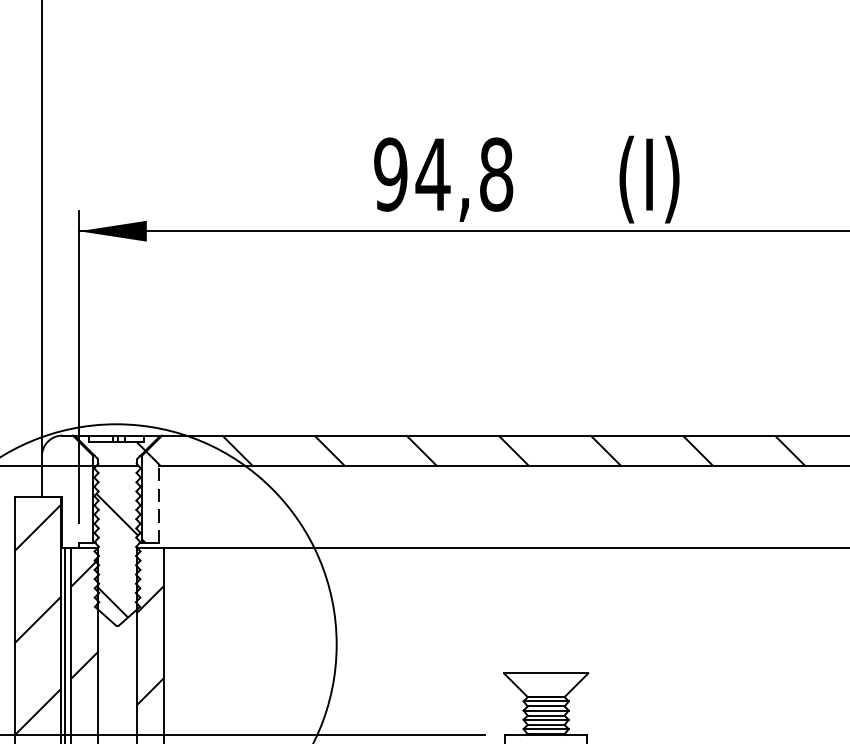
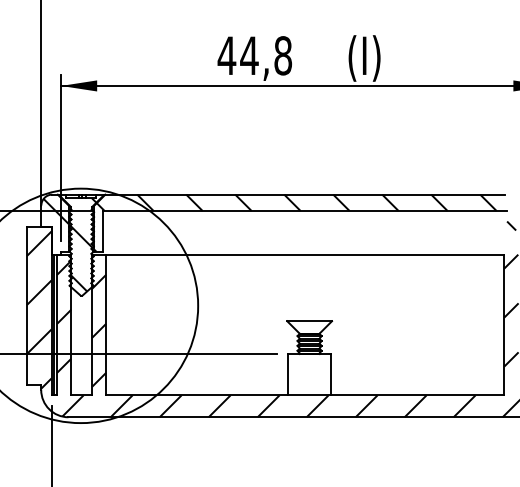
text: (389, 174) -> (226, 55), 94,8 -> 44,8
hatch: (68, 467) -> (55, 211), added
line: (158, 502) -> (103, 230), dashed -> solid

